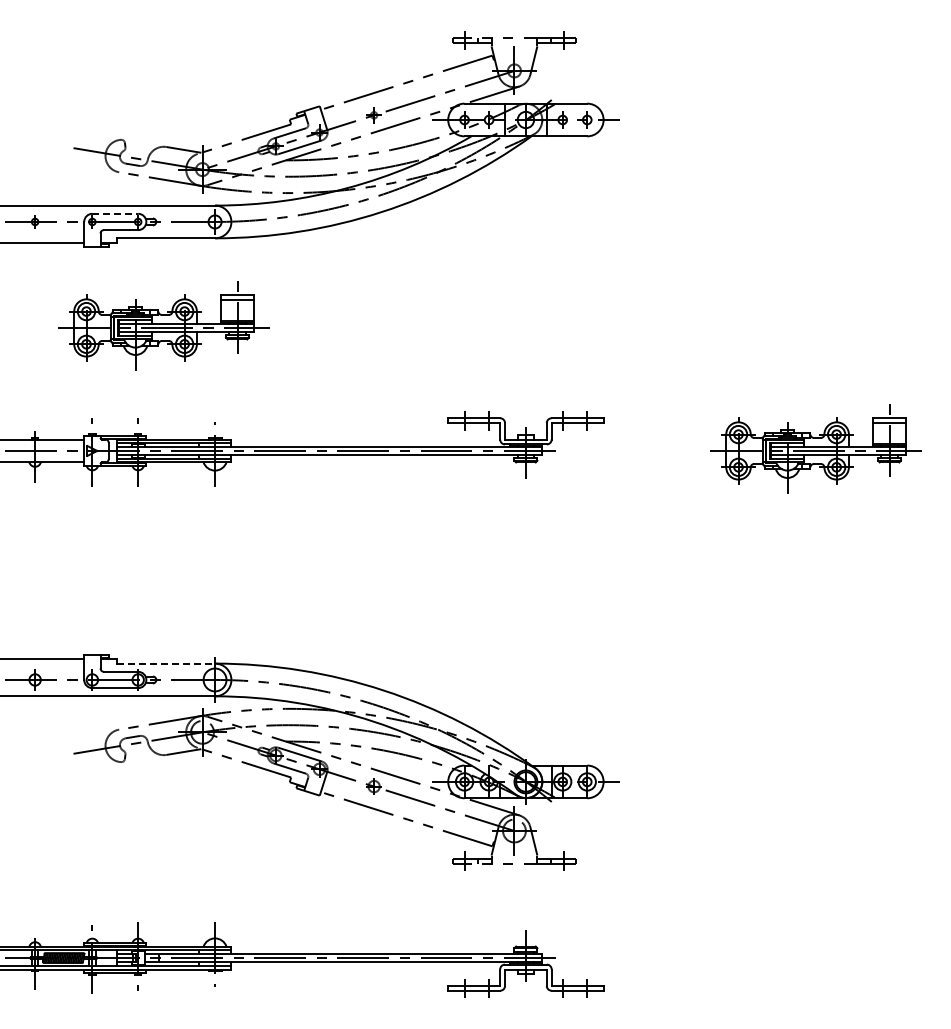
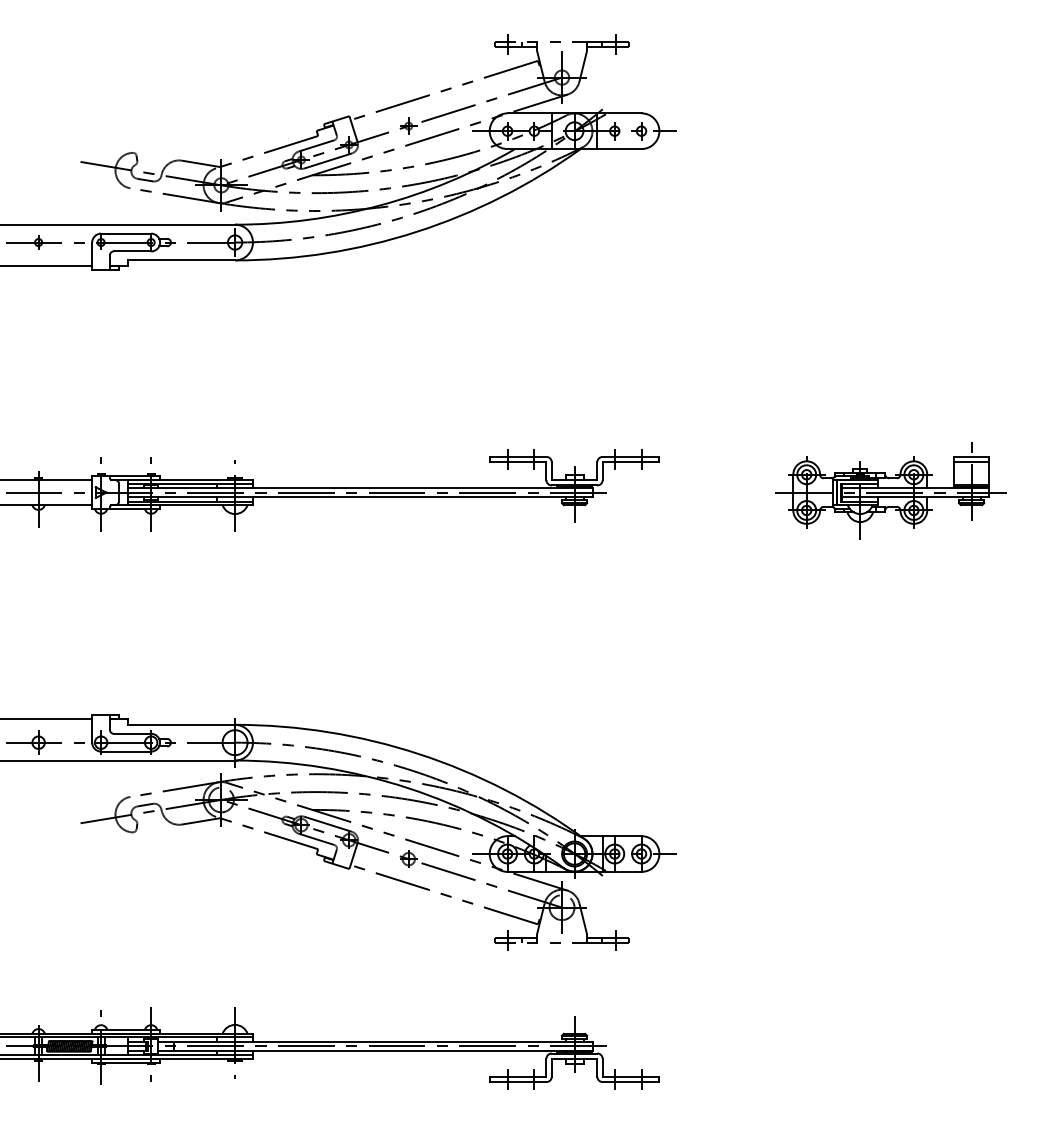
line: (115, 213) -> (126, 233), dashed -> solid
part: (163, 325) -> (178, 355), removed
line: (166, 663) -> (182, 724), dashed -> solid

